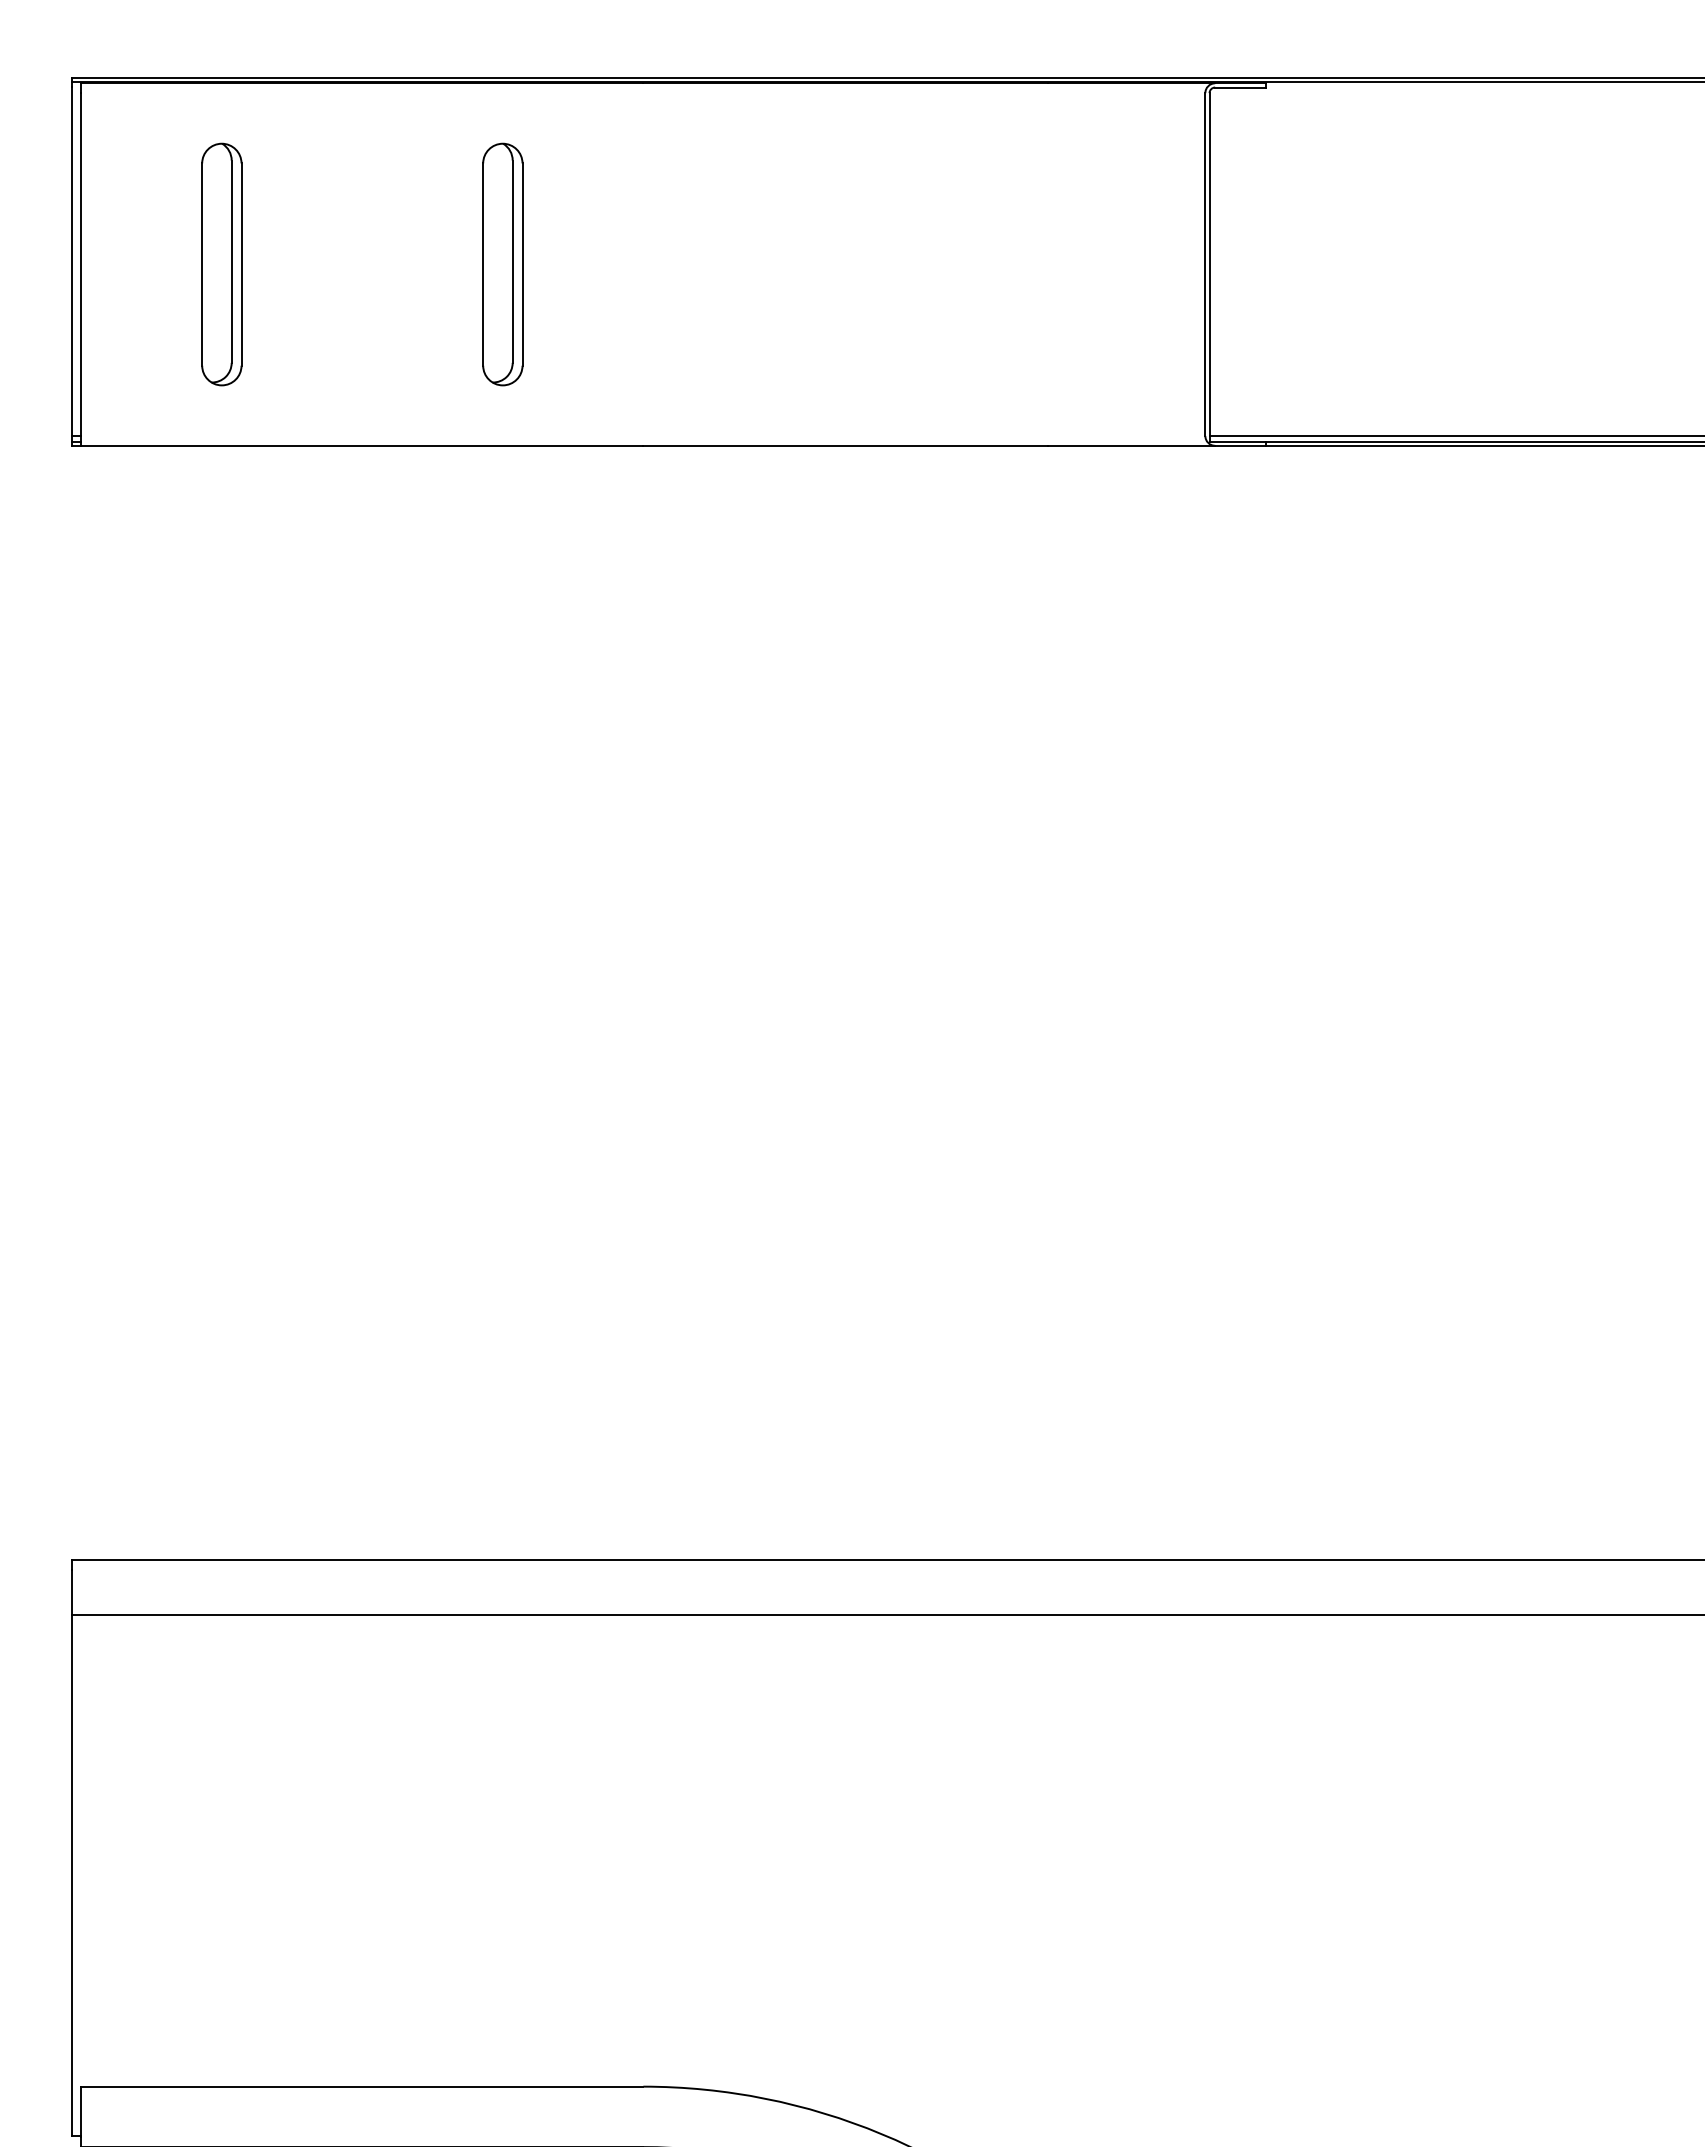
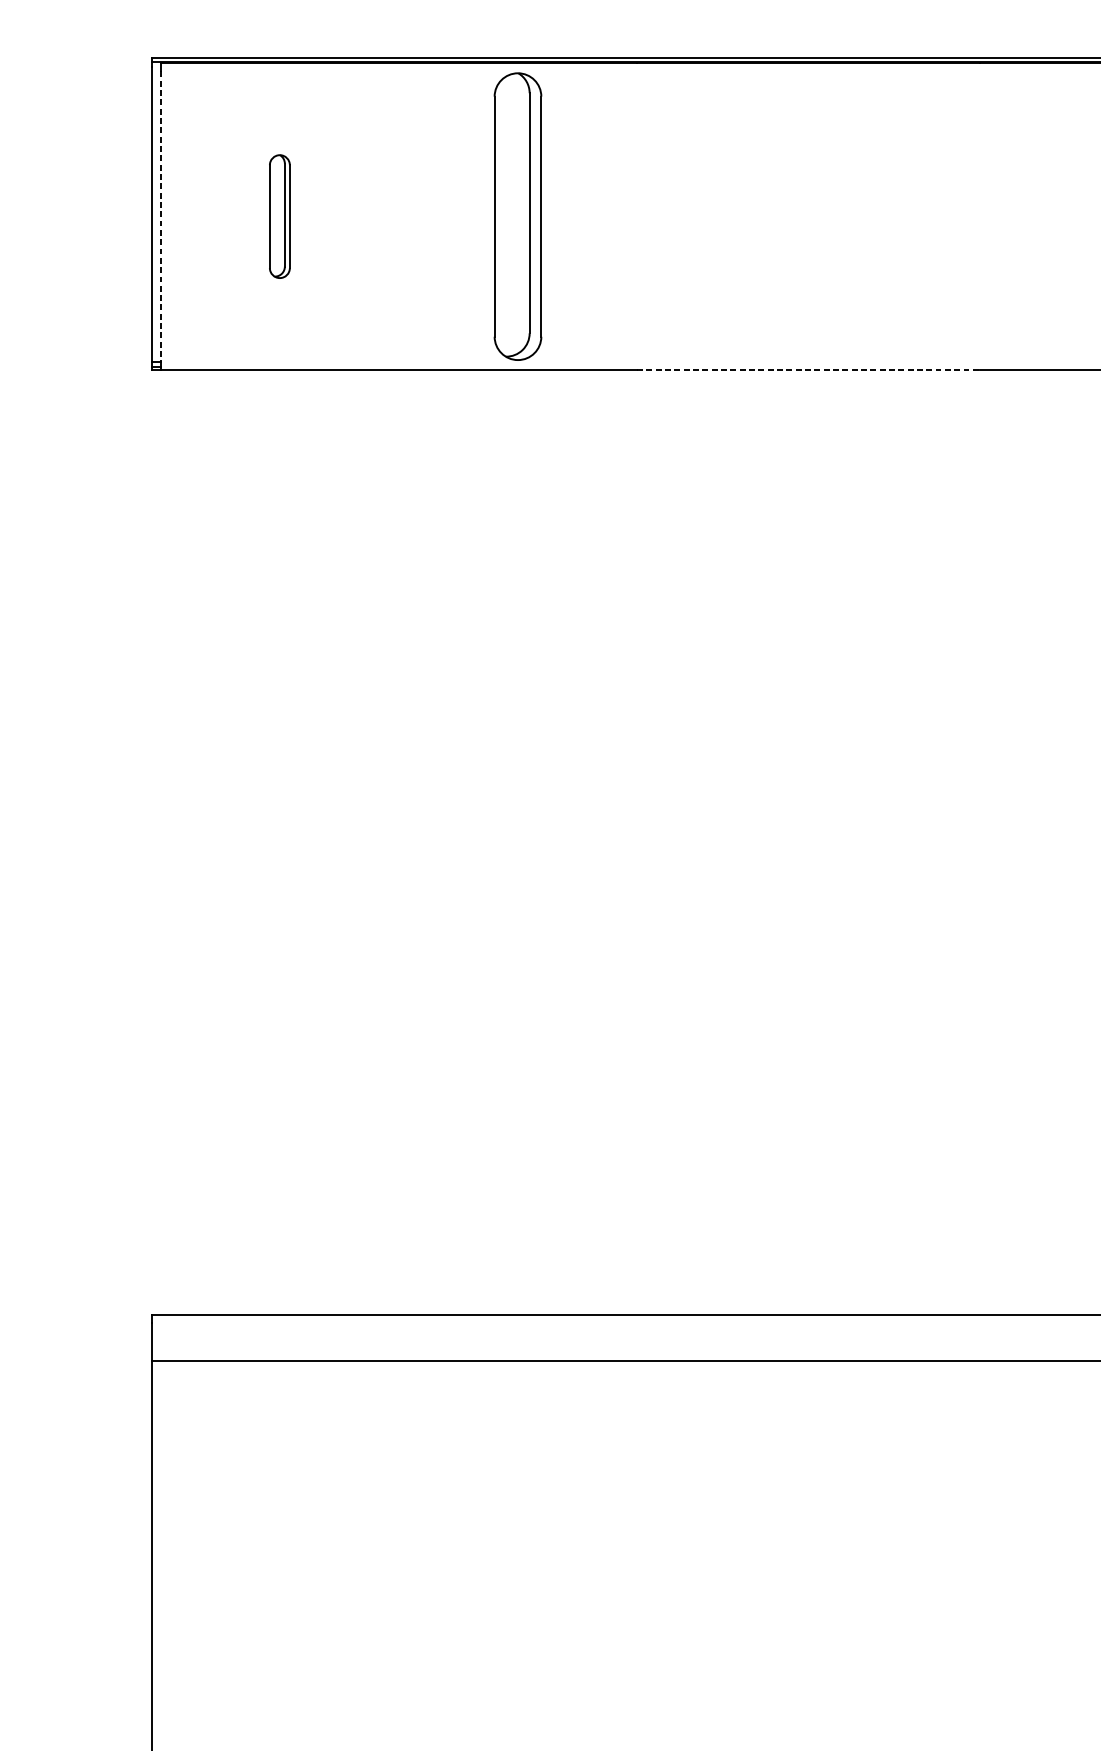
part: (221, 264) -> (279, 216), size x0.6
part: (502, 264) -> (517, 216), size x1.4
line: (81, 265) -> (160, 217), solid -> dashed
line: (846, 445) -> (809, 370), solid -> dashed

